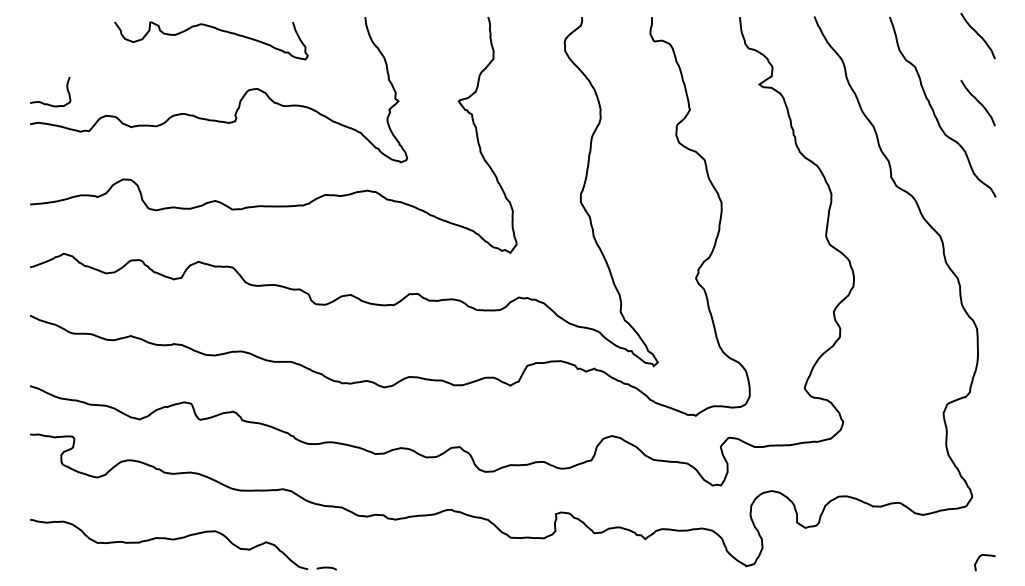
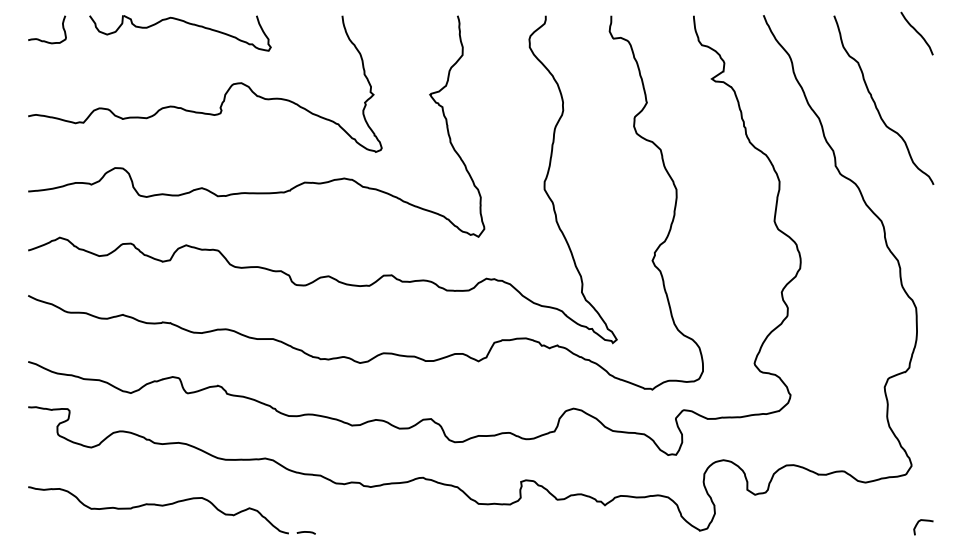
part: (215, 29) -> (184, 22), moved
curve: (977, 101) -> (916, 94), removed
curve: (48, 103) -> (45, 40), moved

